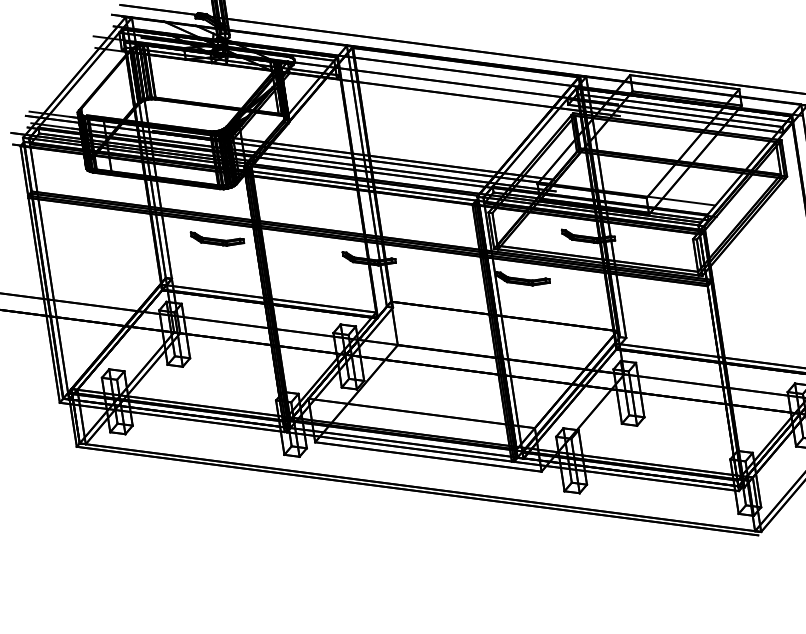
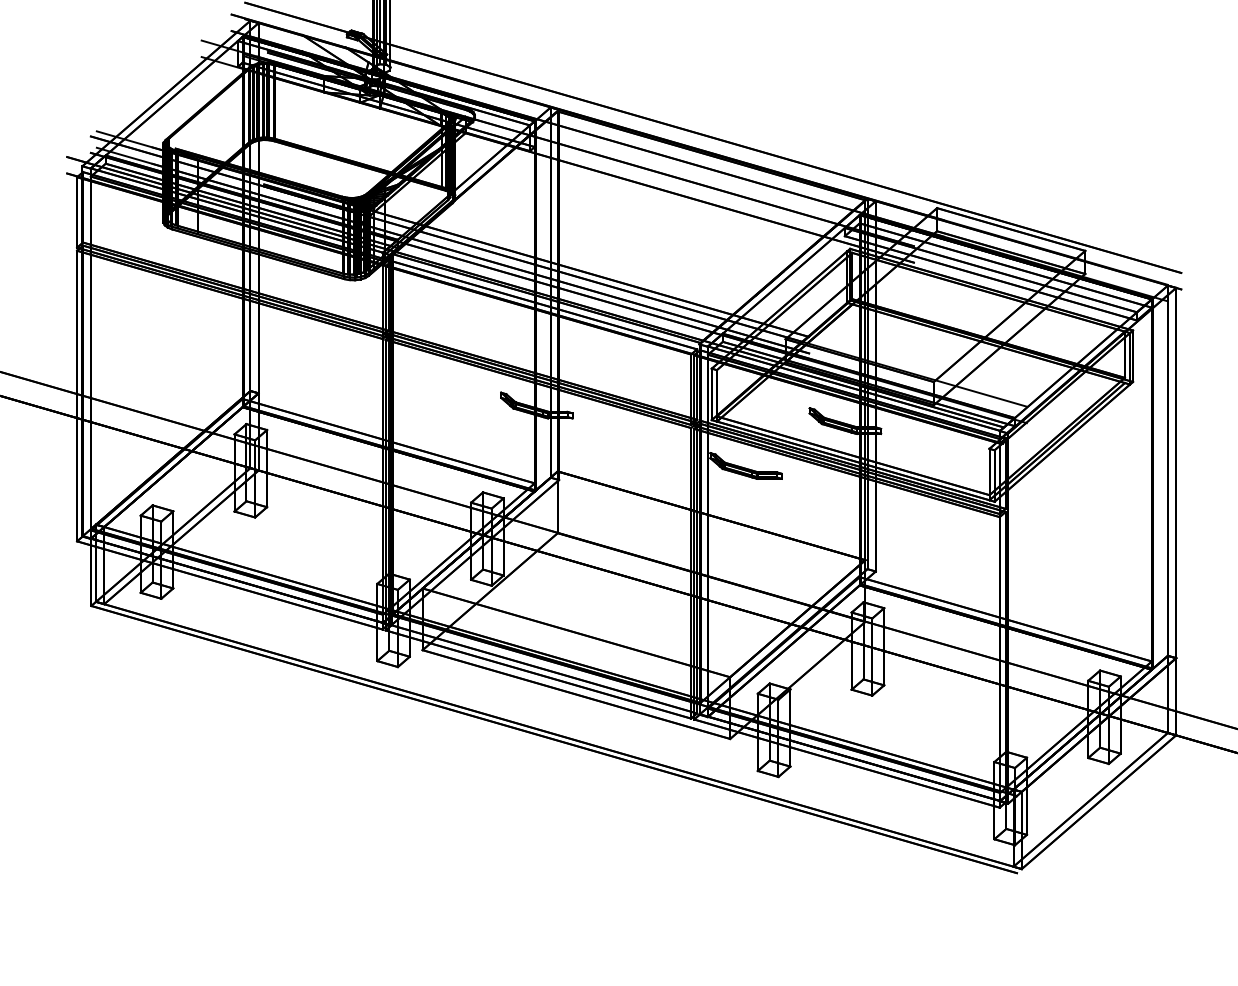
part: (217, 237) -> (330, 345), removed

